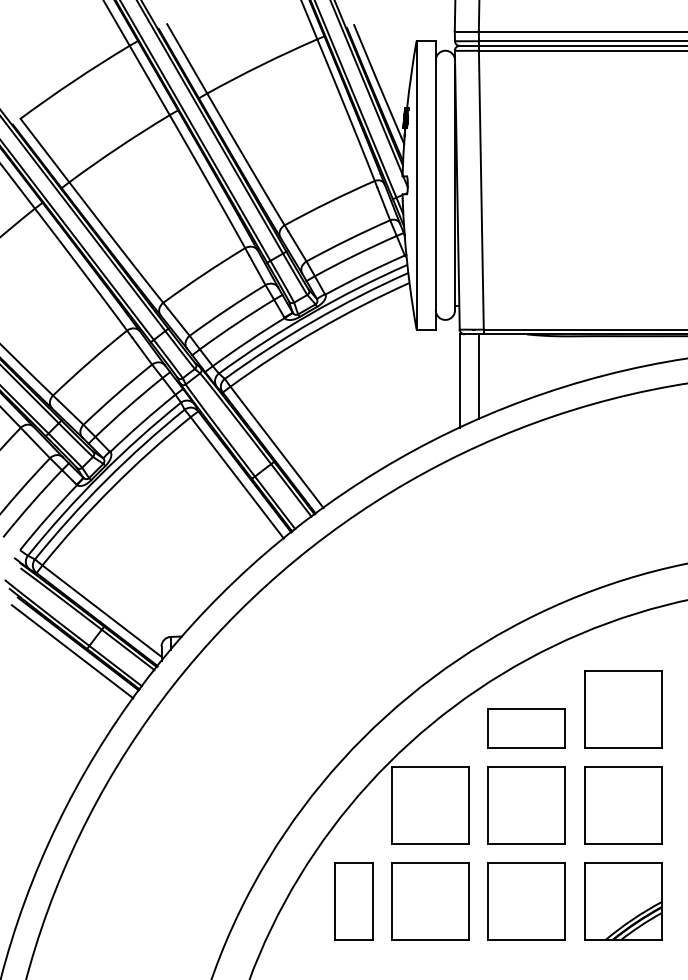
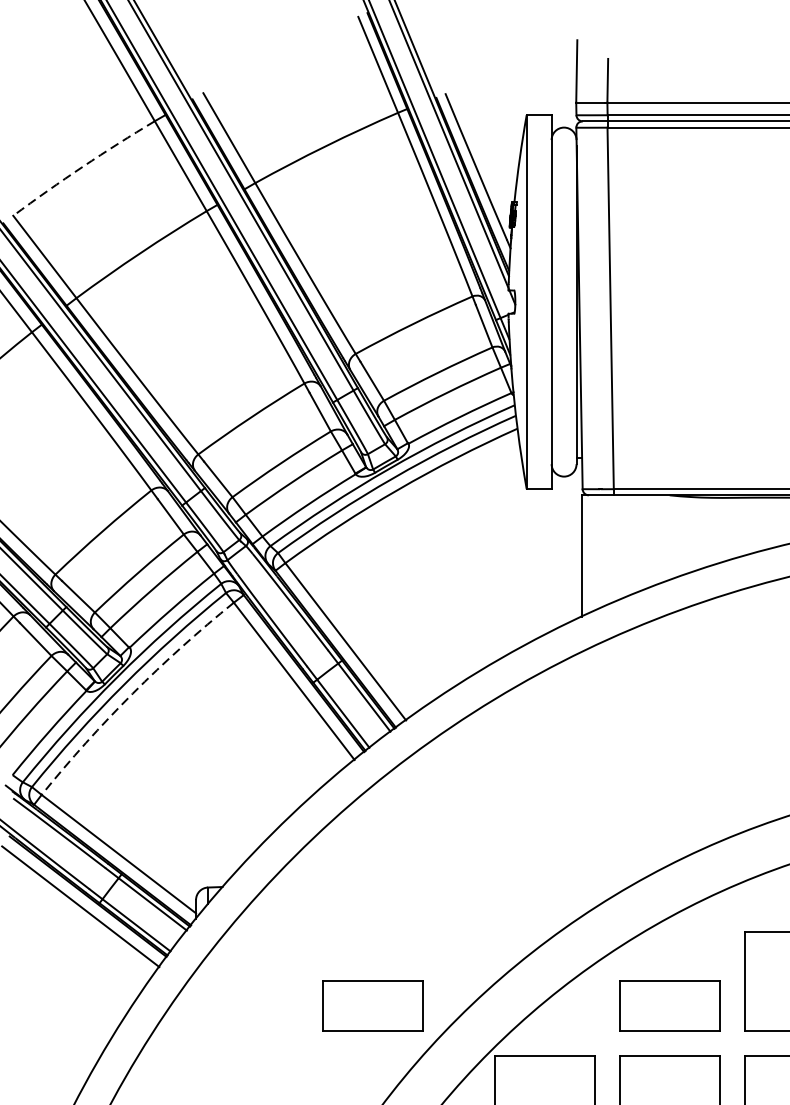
arc: (74, 80) -> (83, 166), solid -> dashed
line: (478, 376) -> (606, 549), removed
arc: (112, 487) -> (132, 693), solid -> dashed
part: (297, 728) -> (372, 1006), added

